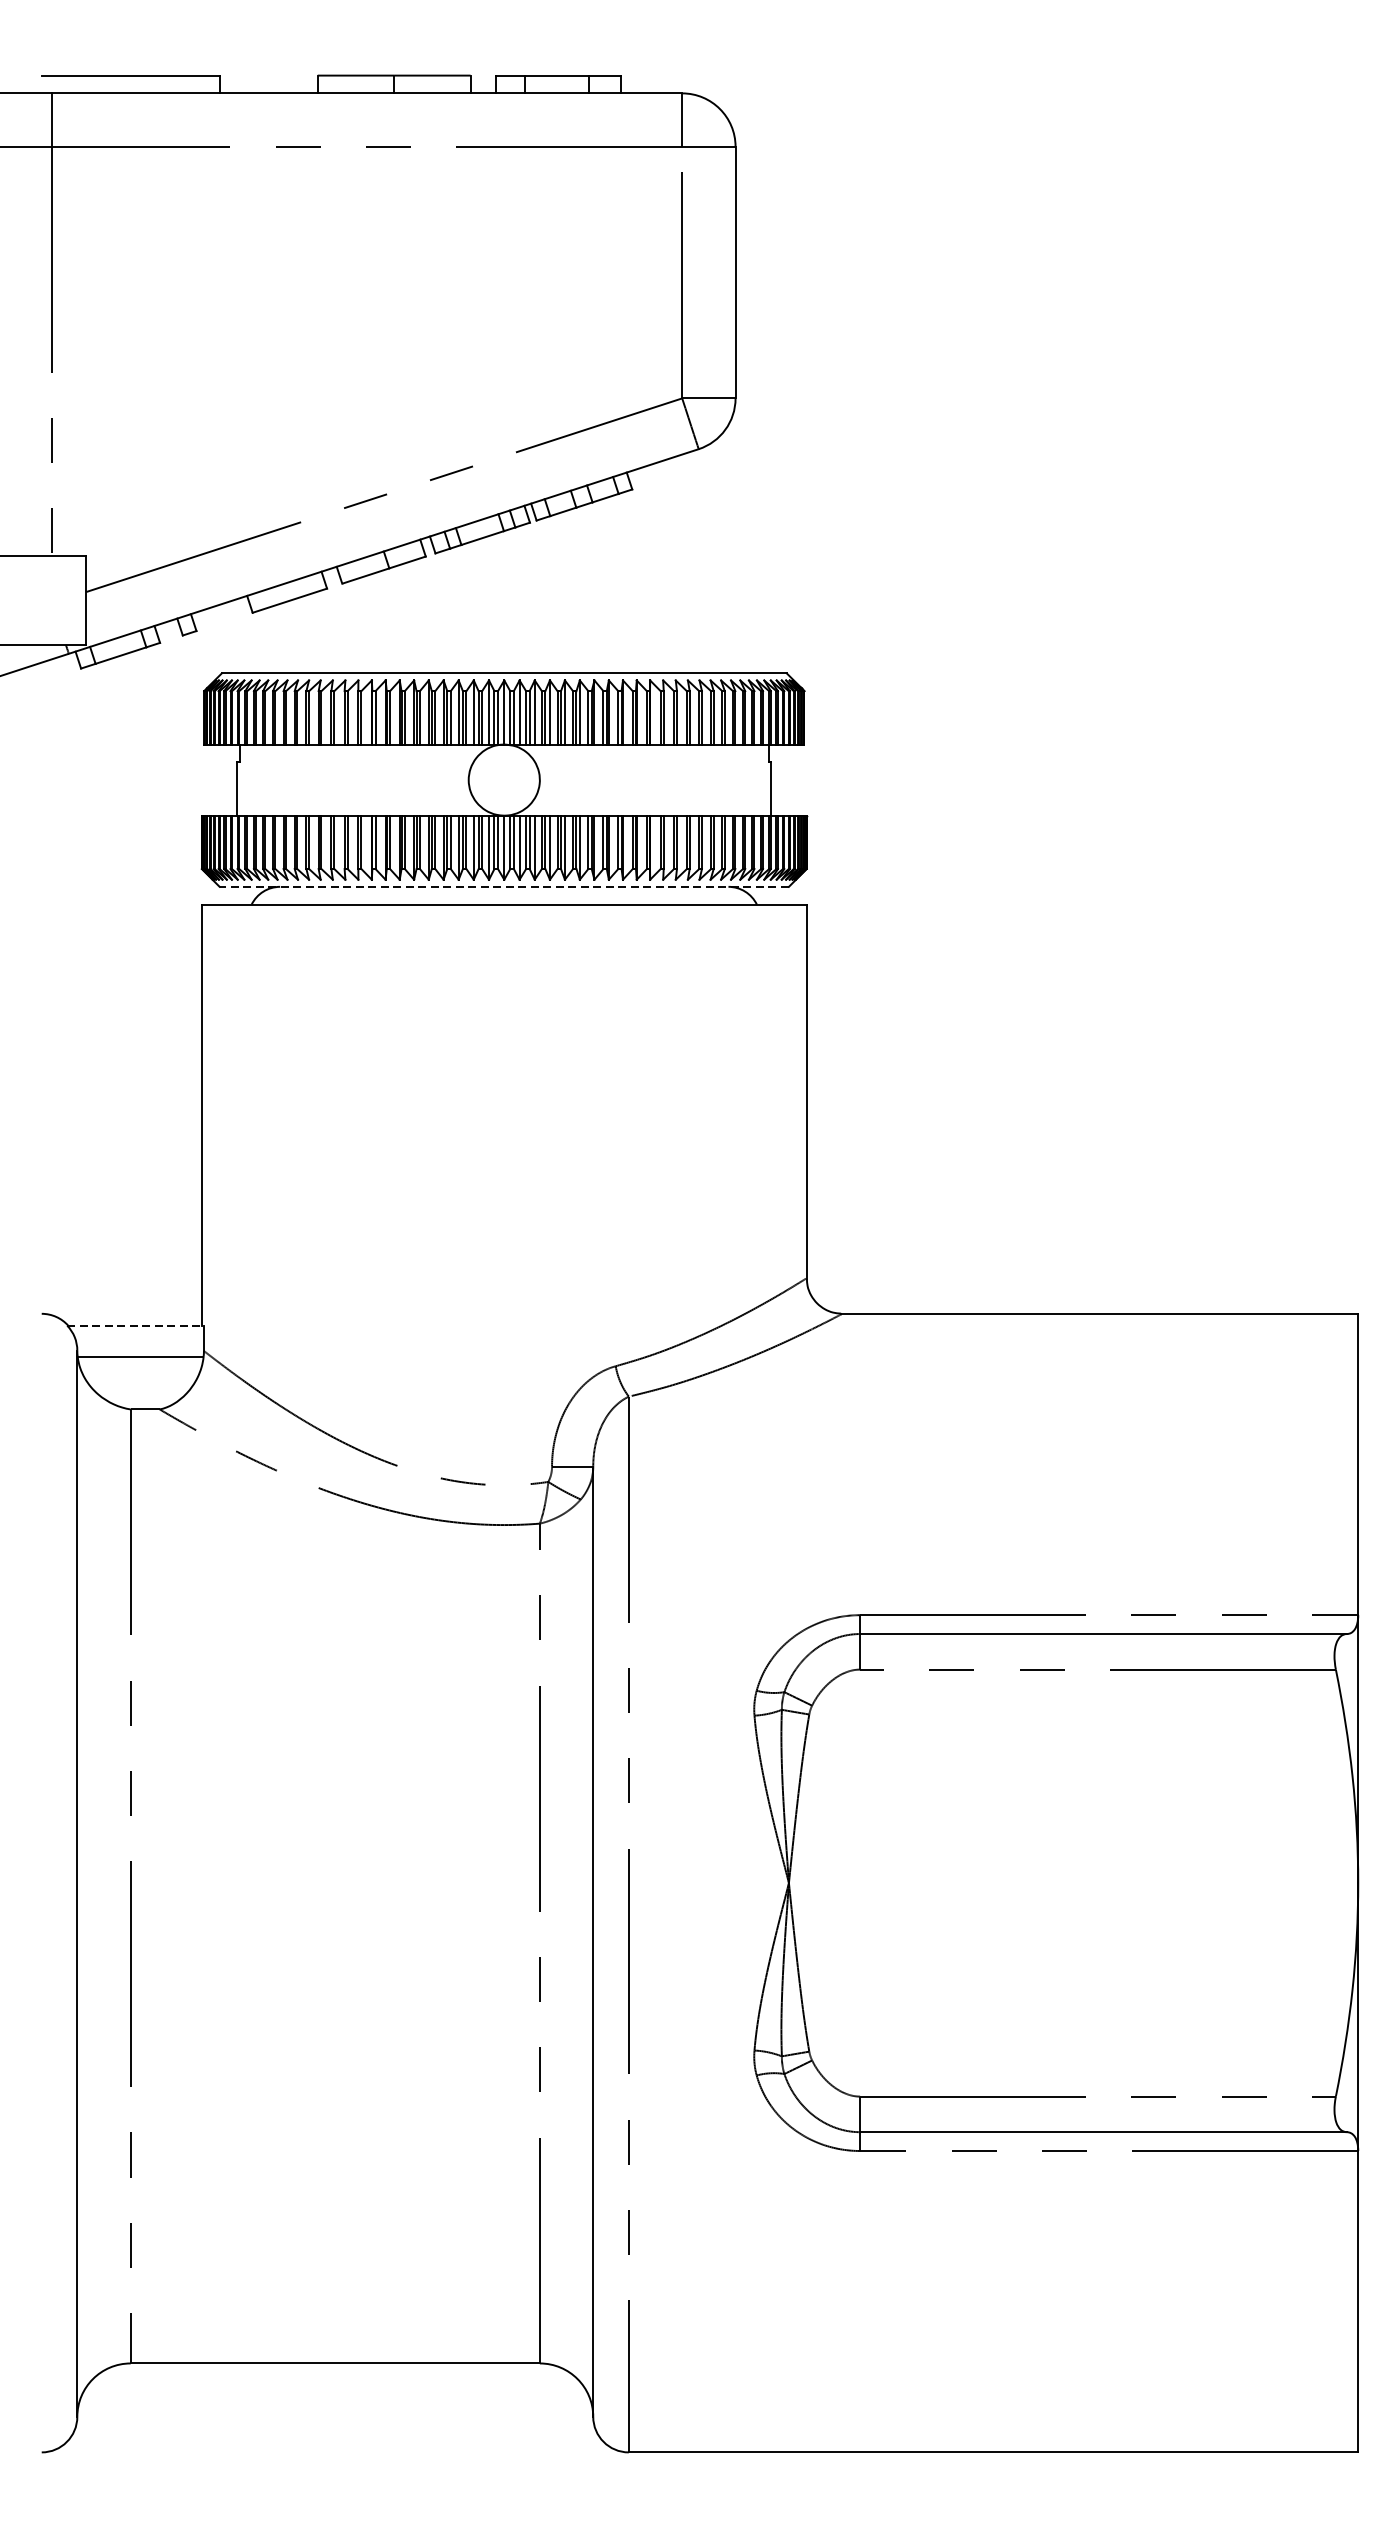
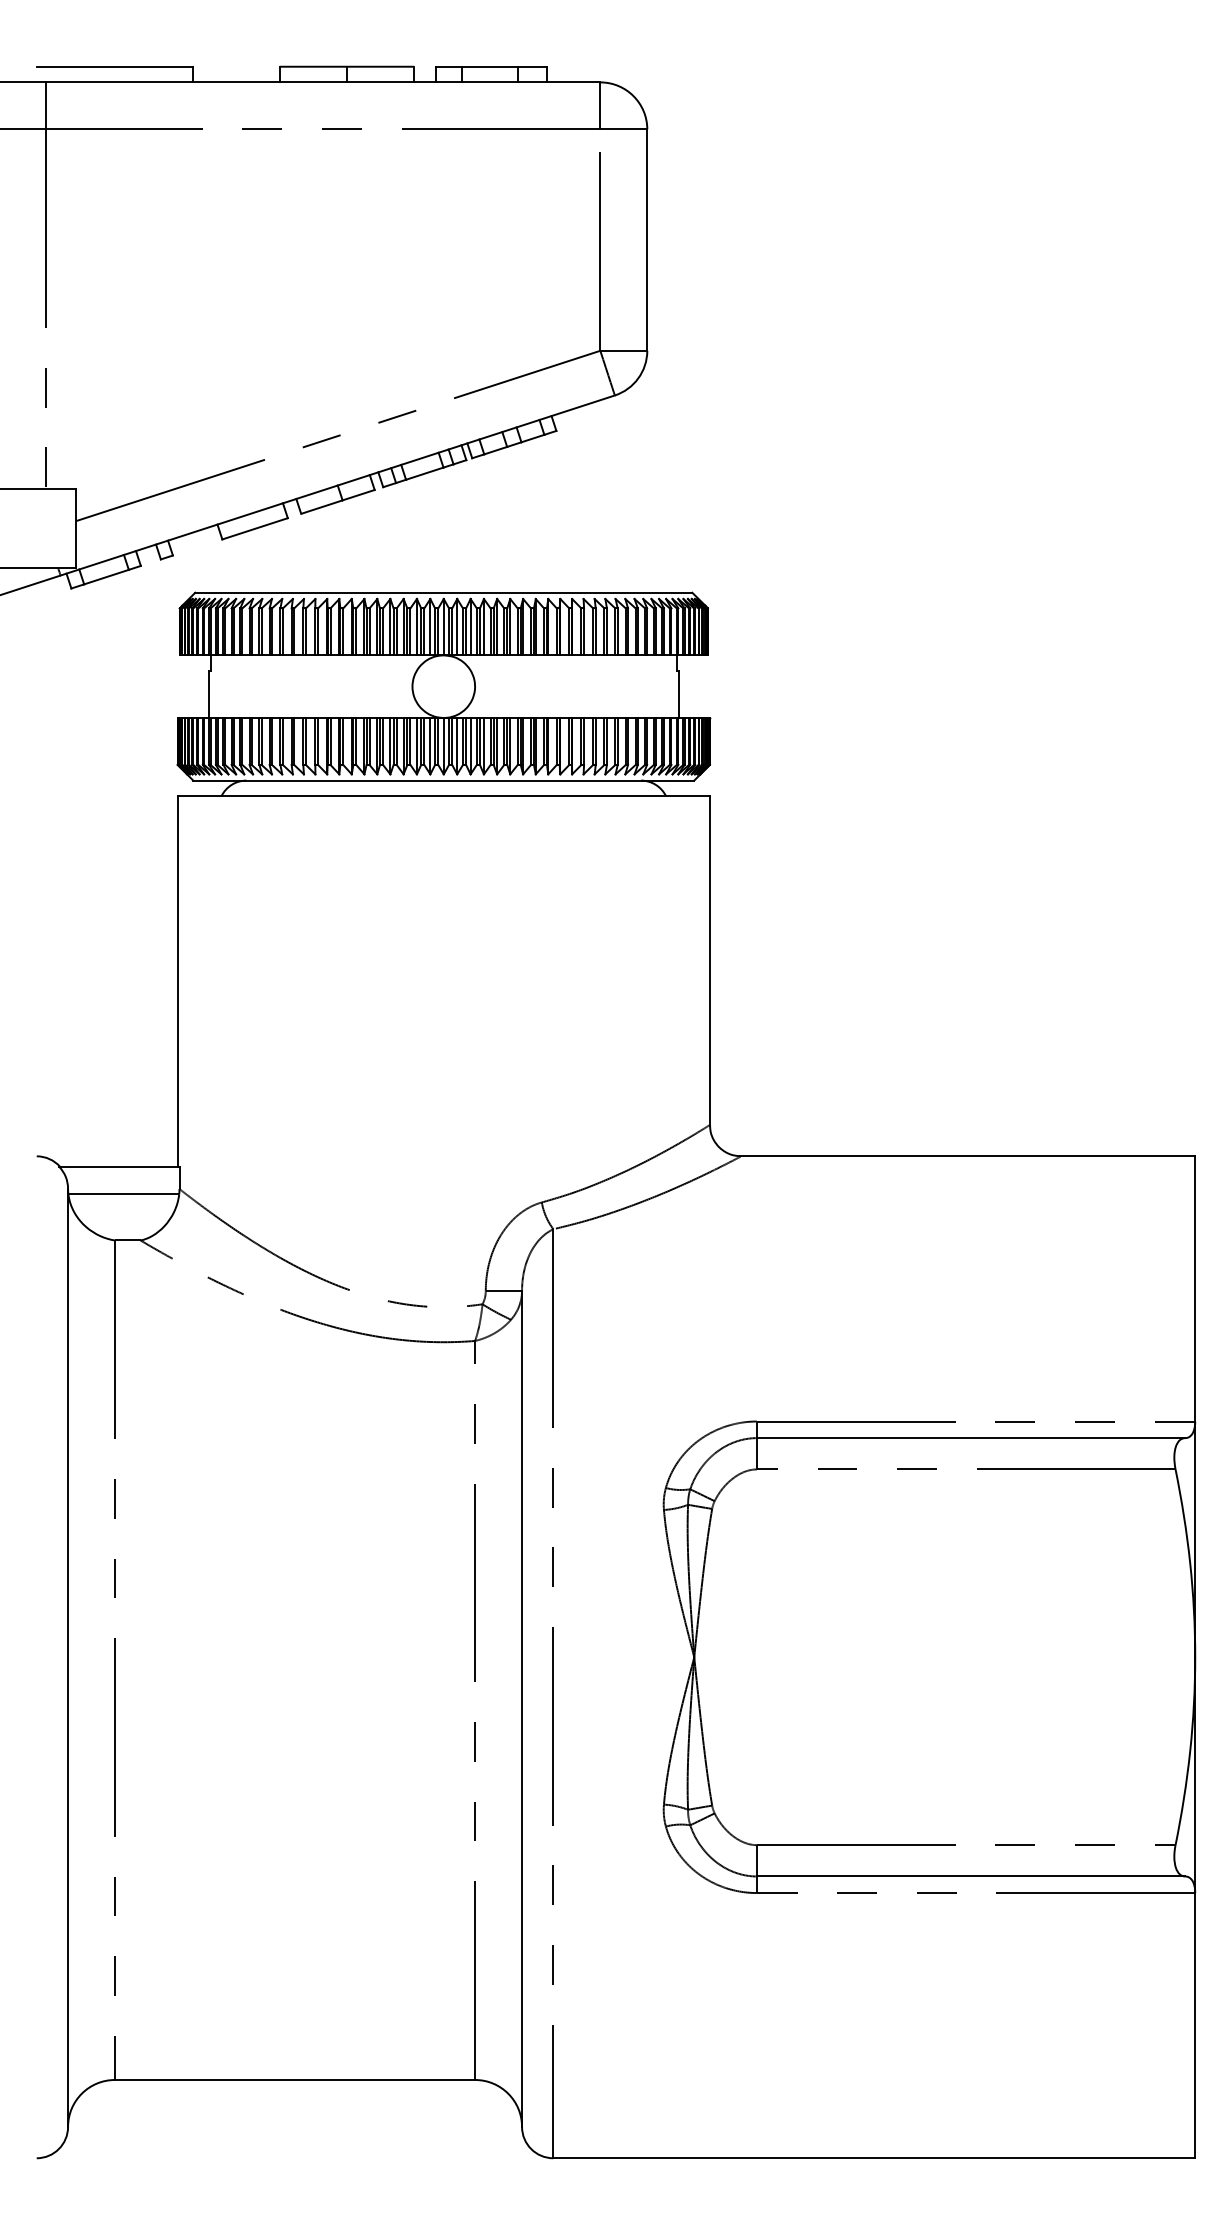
line: (503, 886) -> (443, 780), dashed -> solid
line: (135, 1325) -> (119, 1166), dashed -> solid

